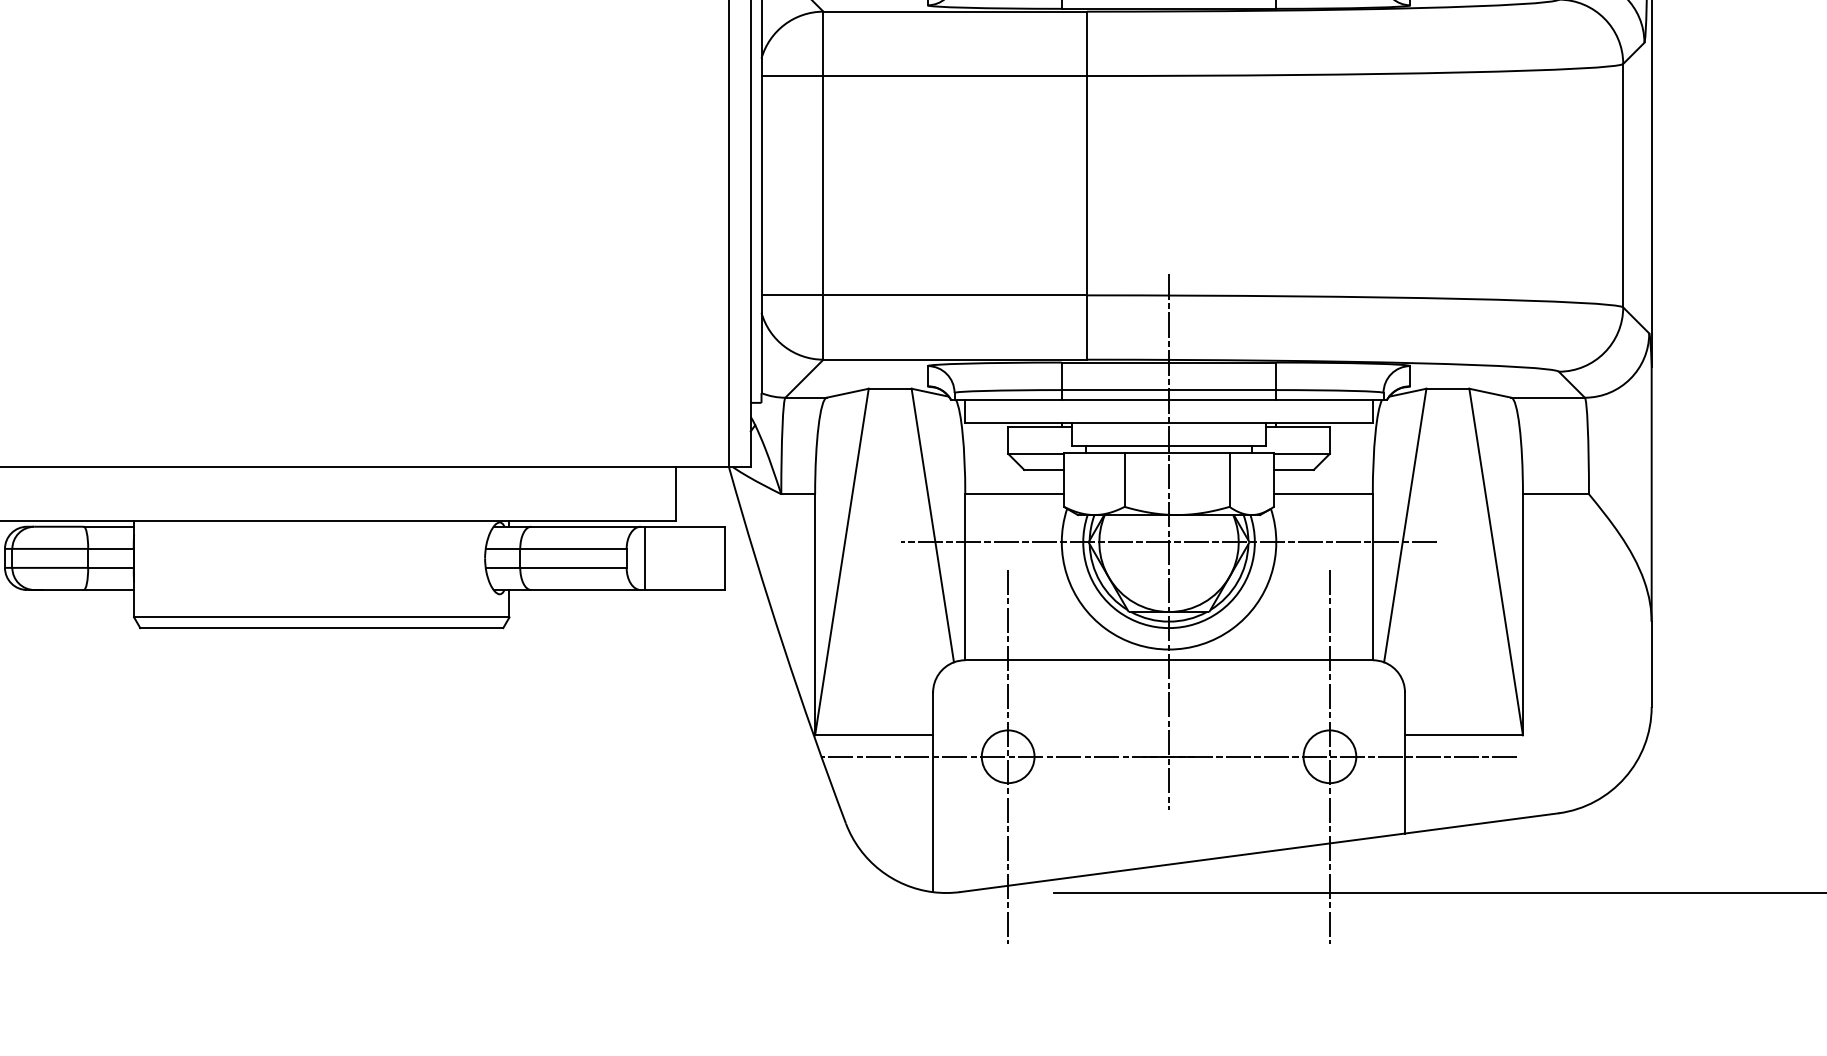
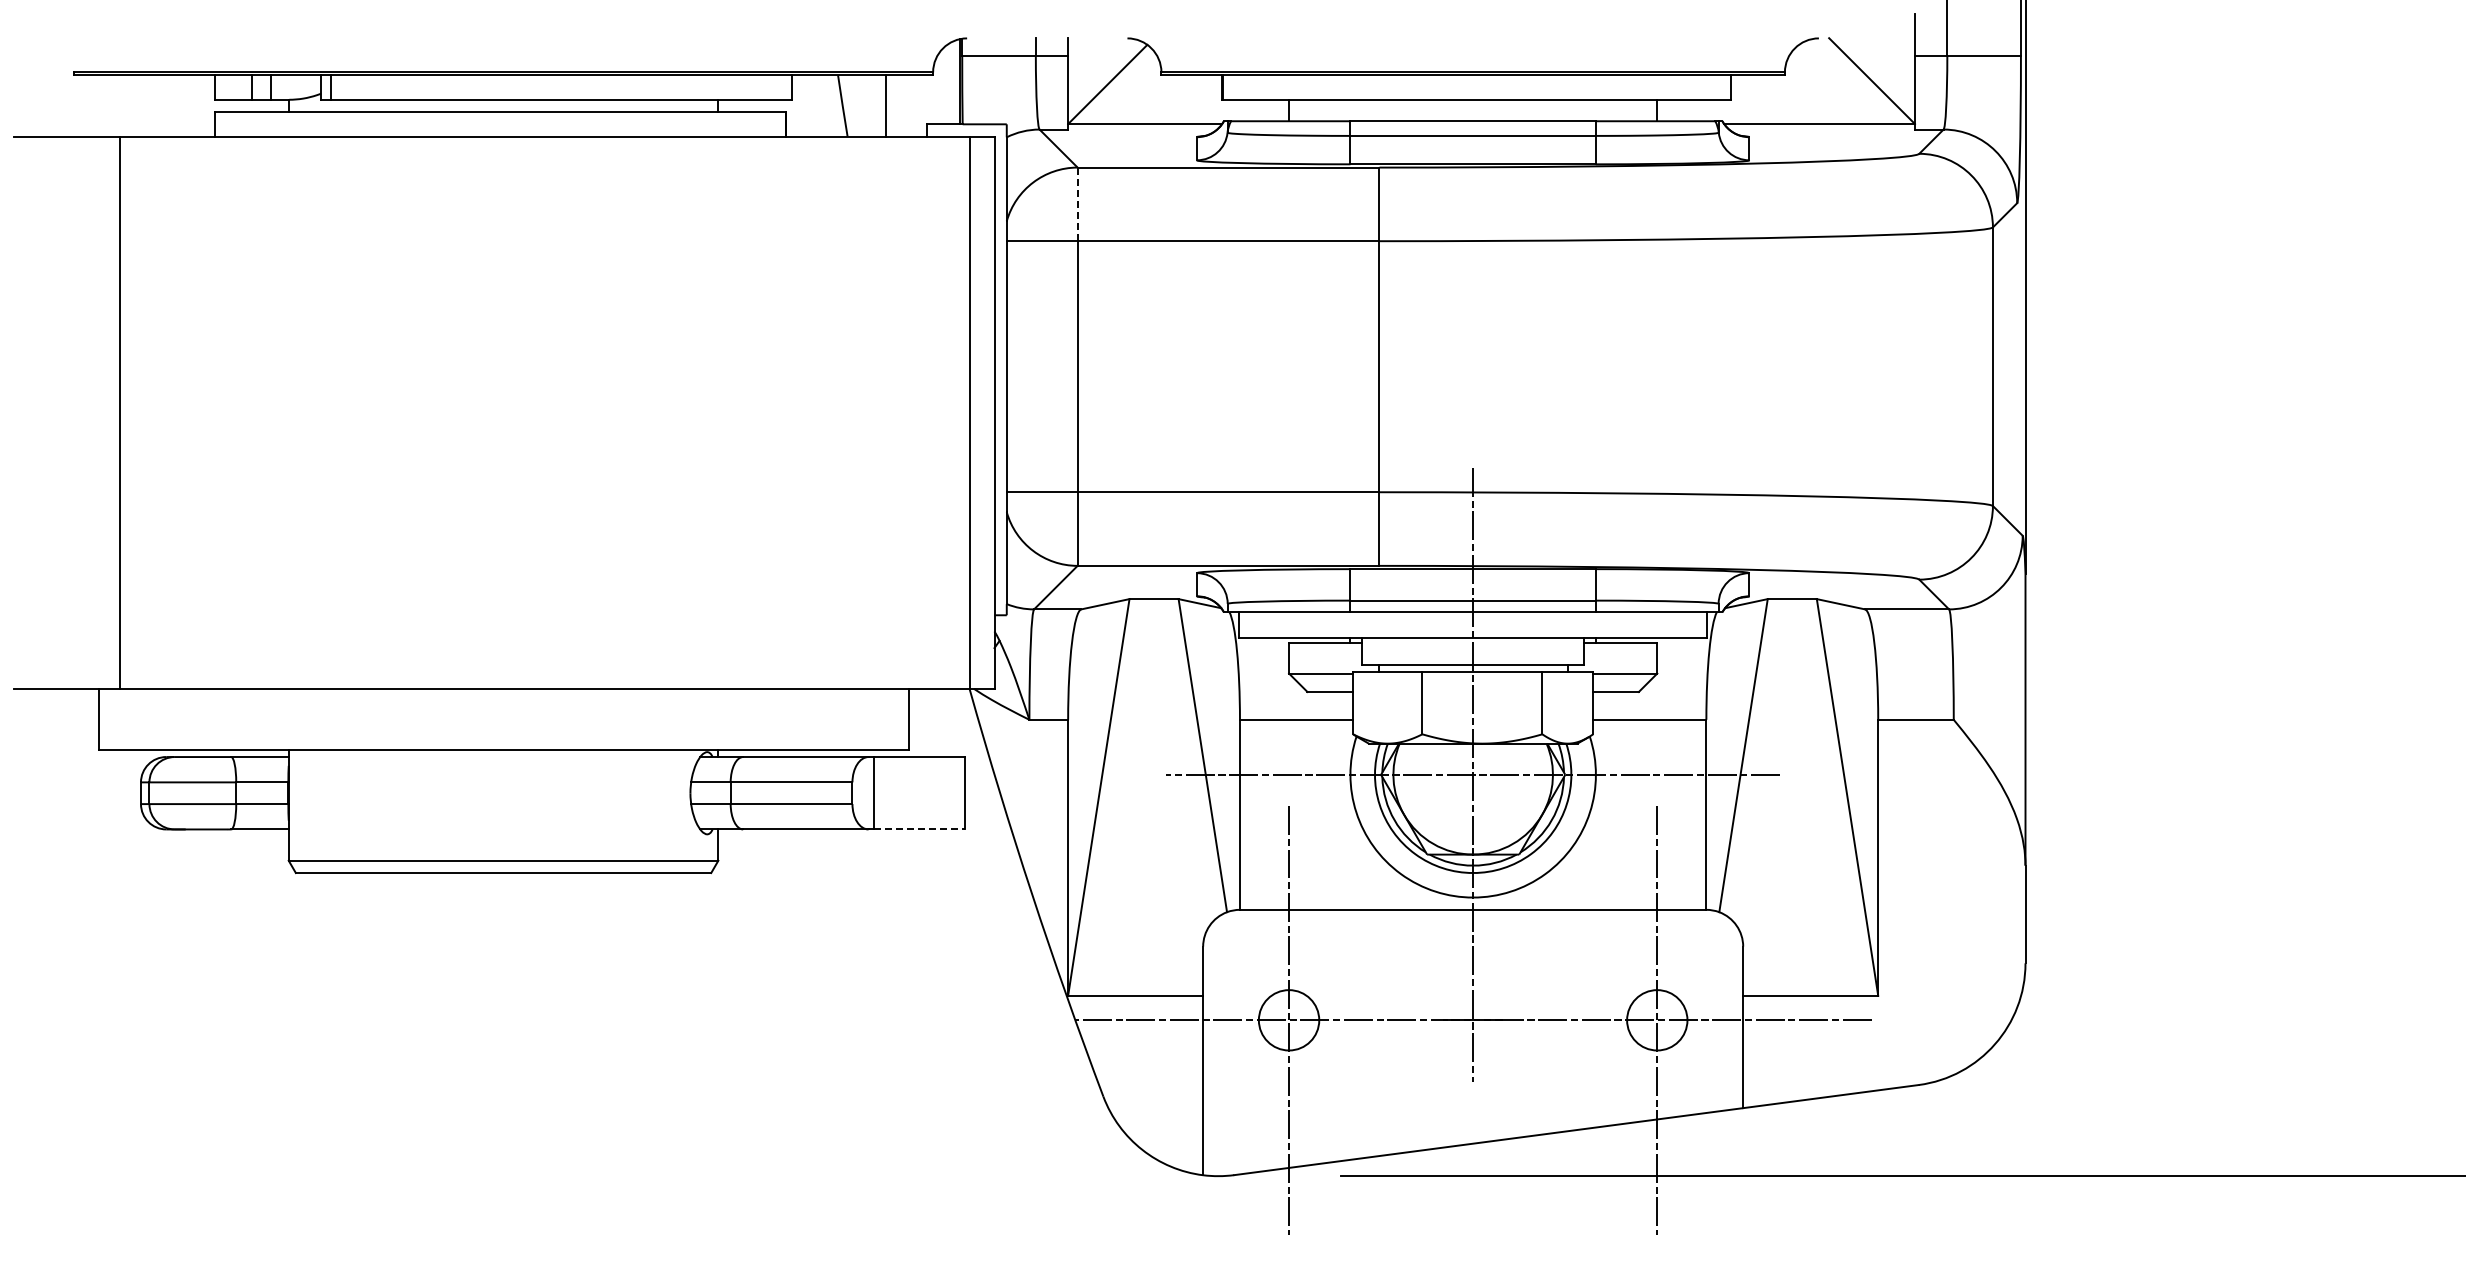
line: (823, 43) -> (1077, 204), solid -> dashed
line: (685, 590) -> (919, 829), solid -> dashed

